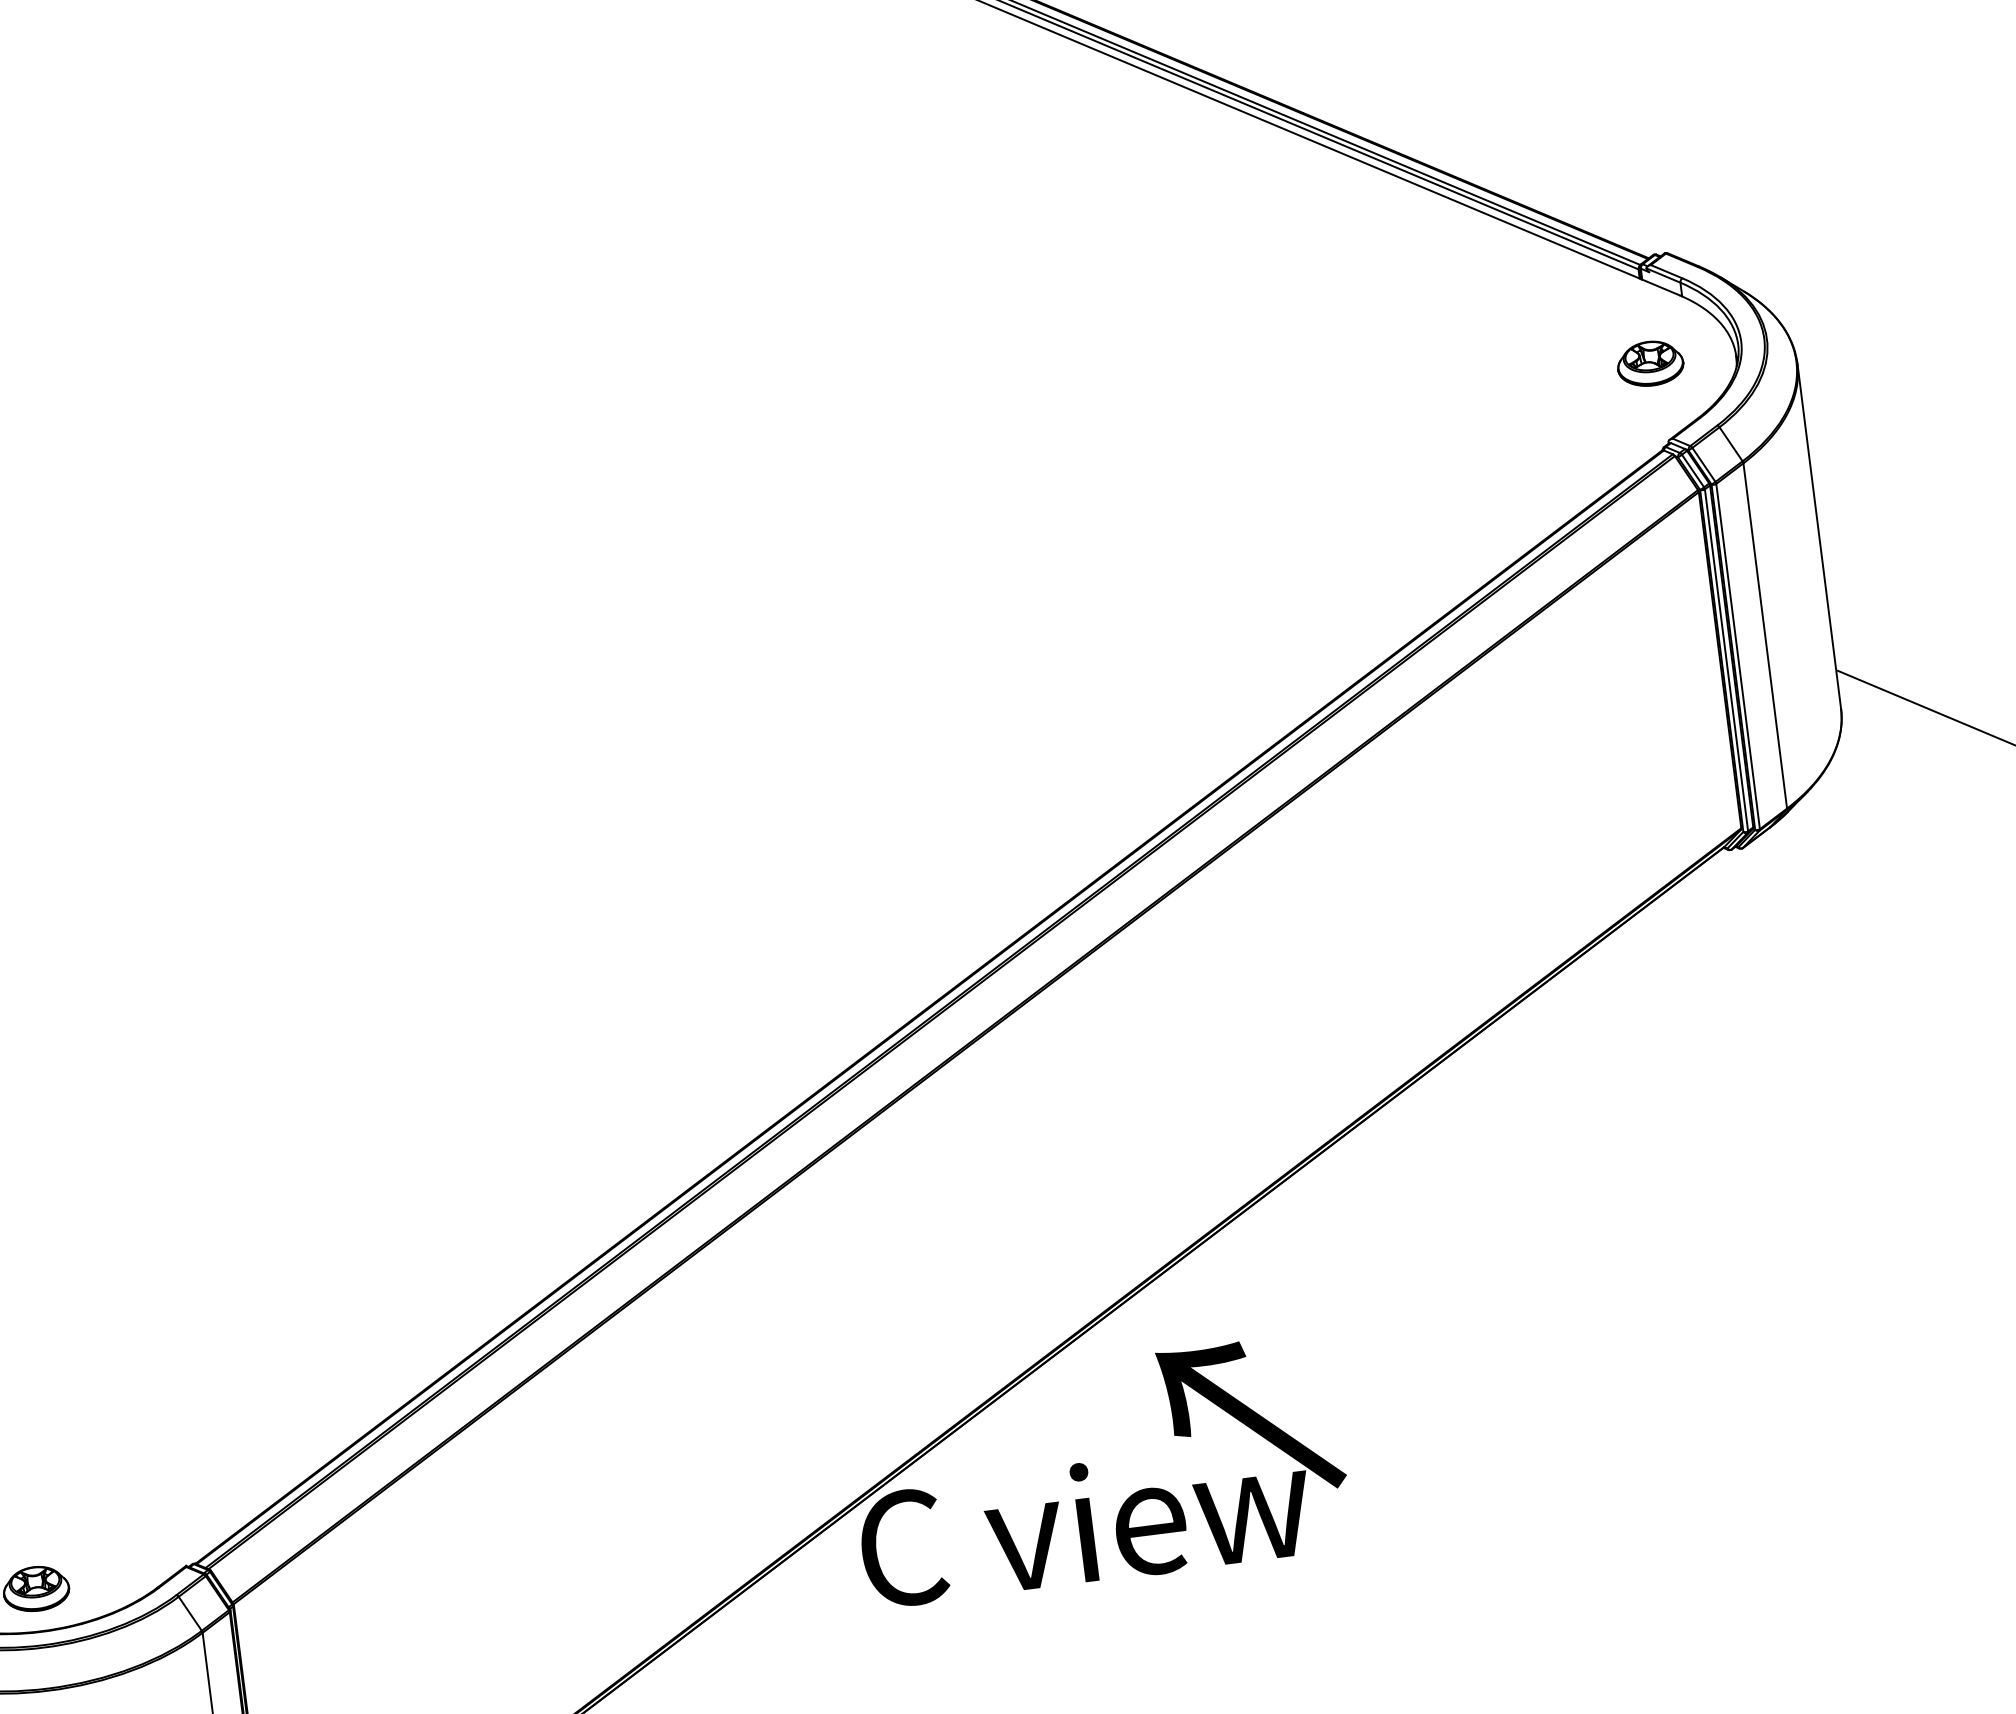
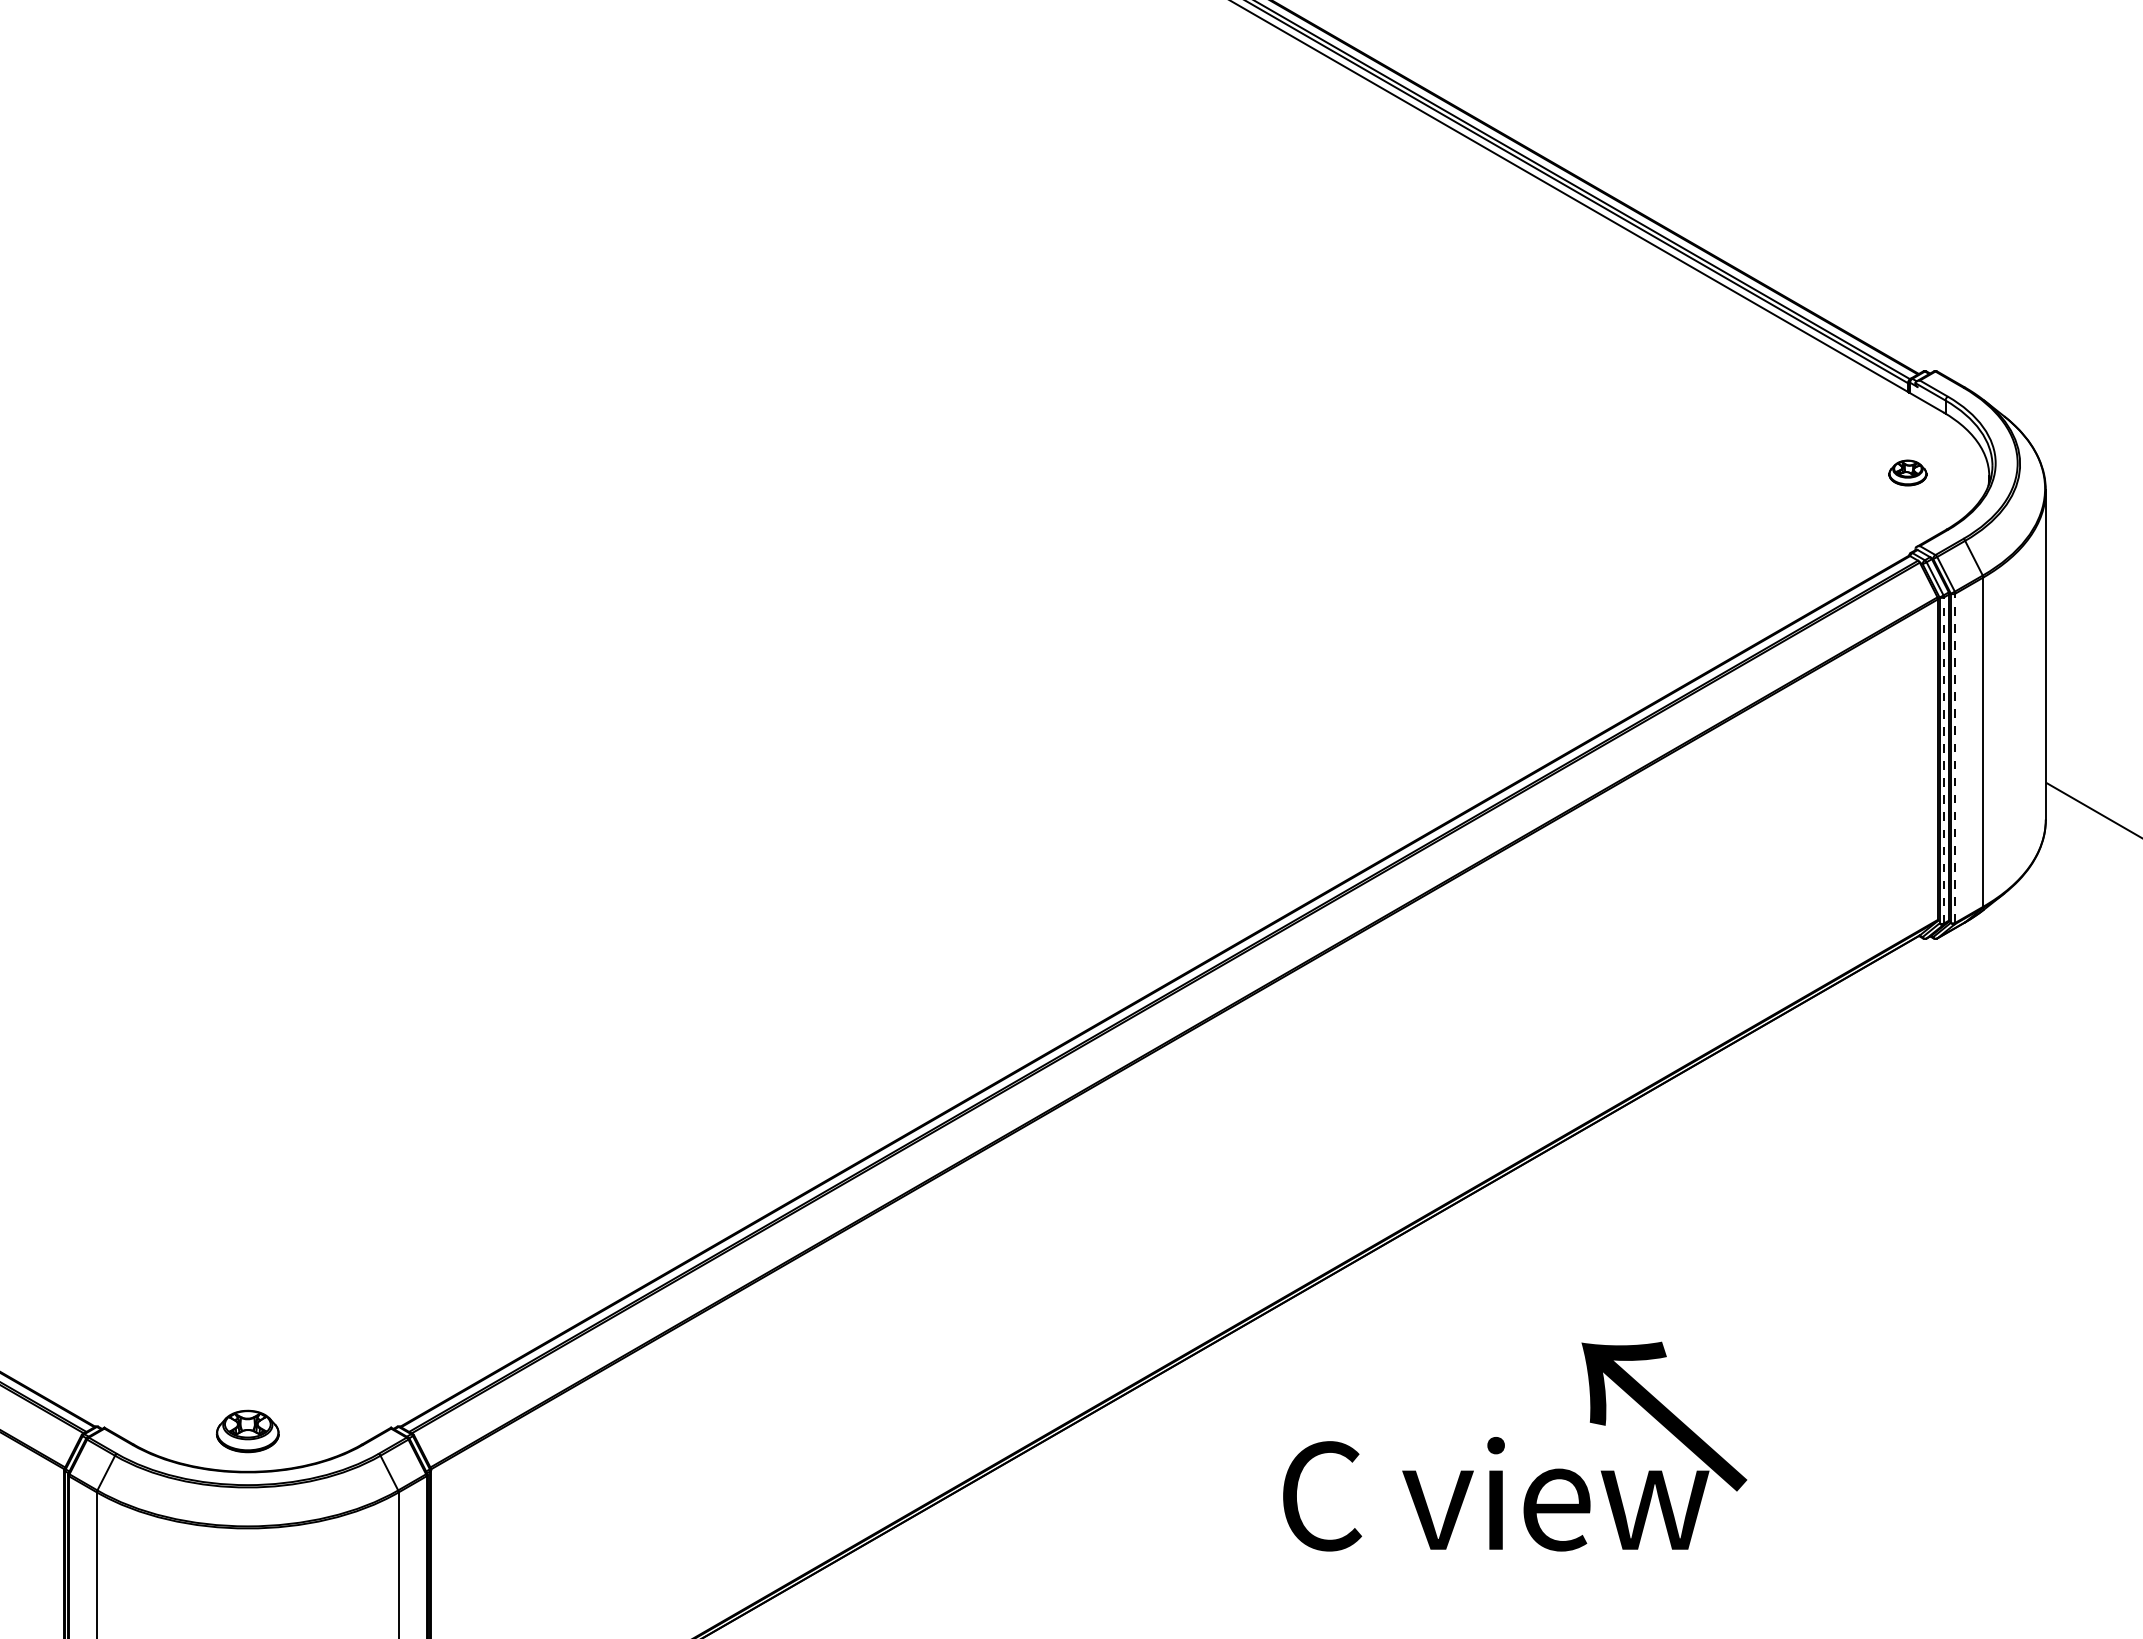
part: (1649, 363) -> (1907, 472), size x0.6
line: (1738, 656) -> (1955, 758), solid -> dashed
line: (1726, 659) -> (1944, 759), solid -> dashed
text: (1099, 1470) -> (1515, 1446), moved

